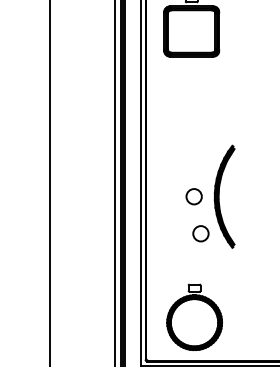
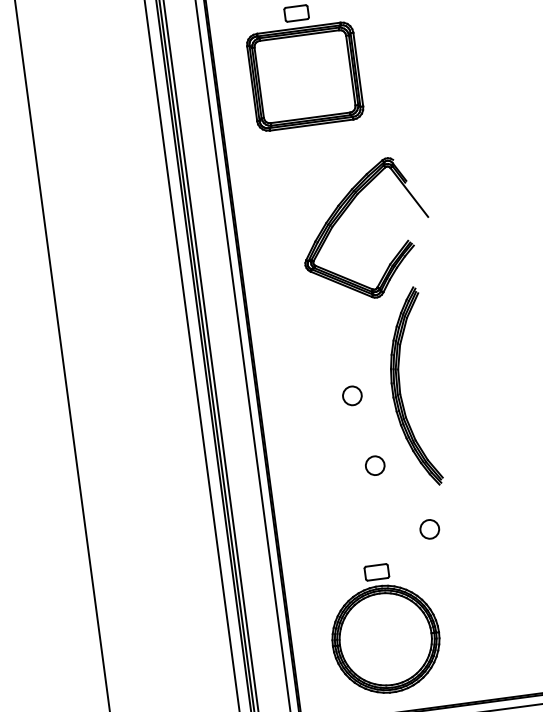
part: (202, 103) -> (344, 213), added
circle: (193, 196) -> (351, 395), size x0.62
circle: (200, 233) -> (374, 465), size x0.62
circle: (223, 269) -> (428, 528), added

